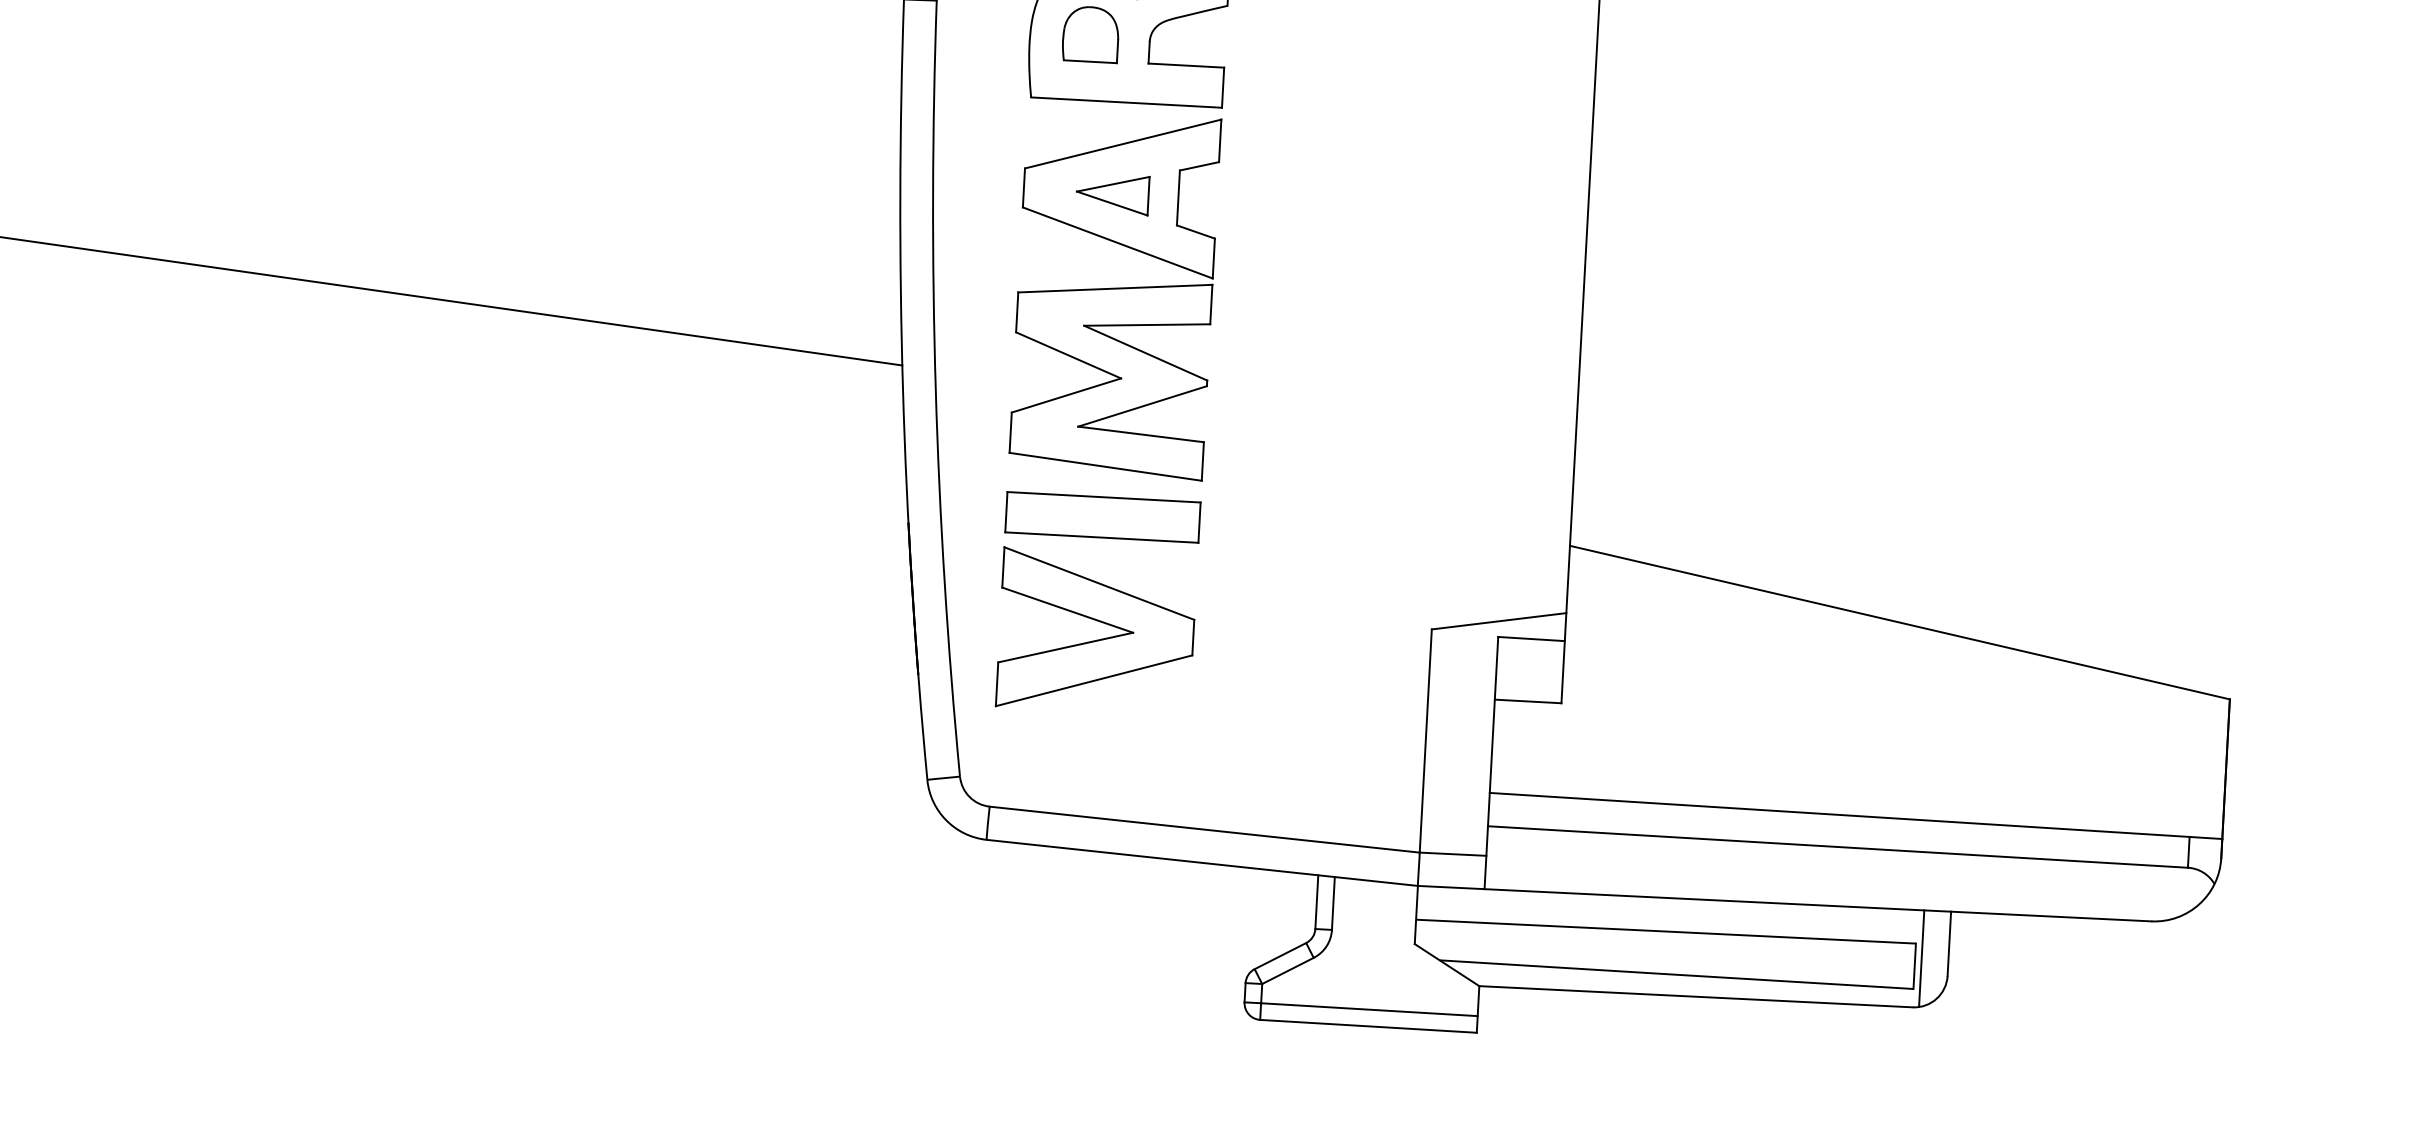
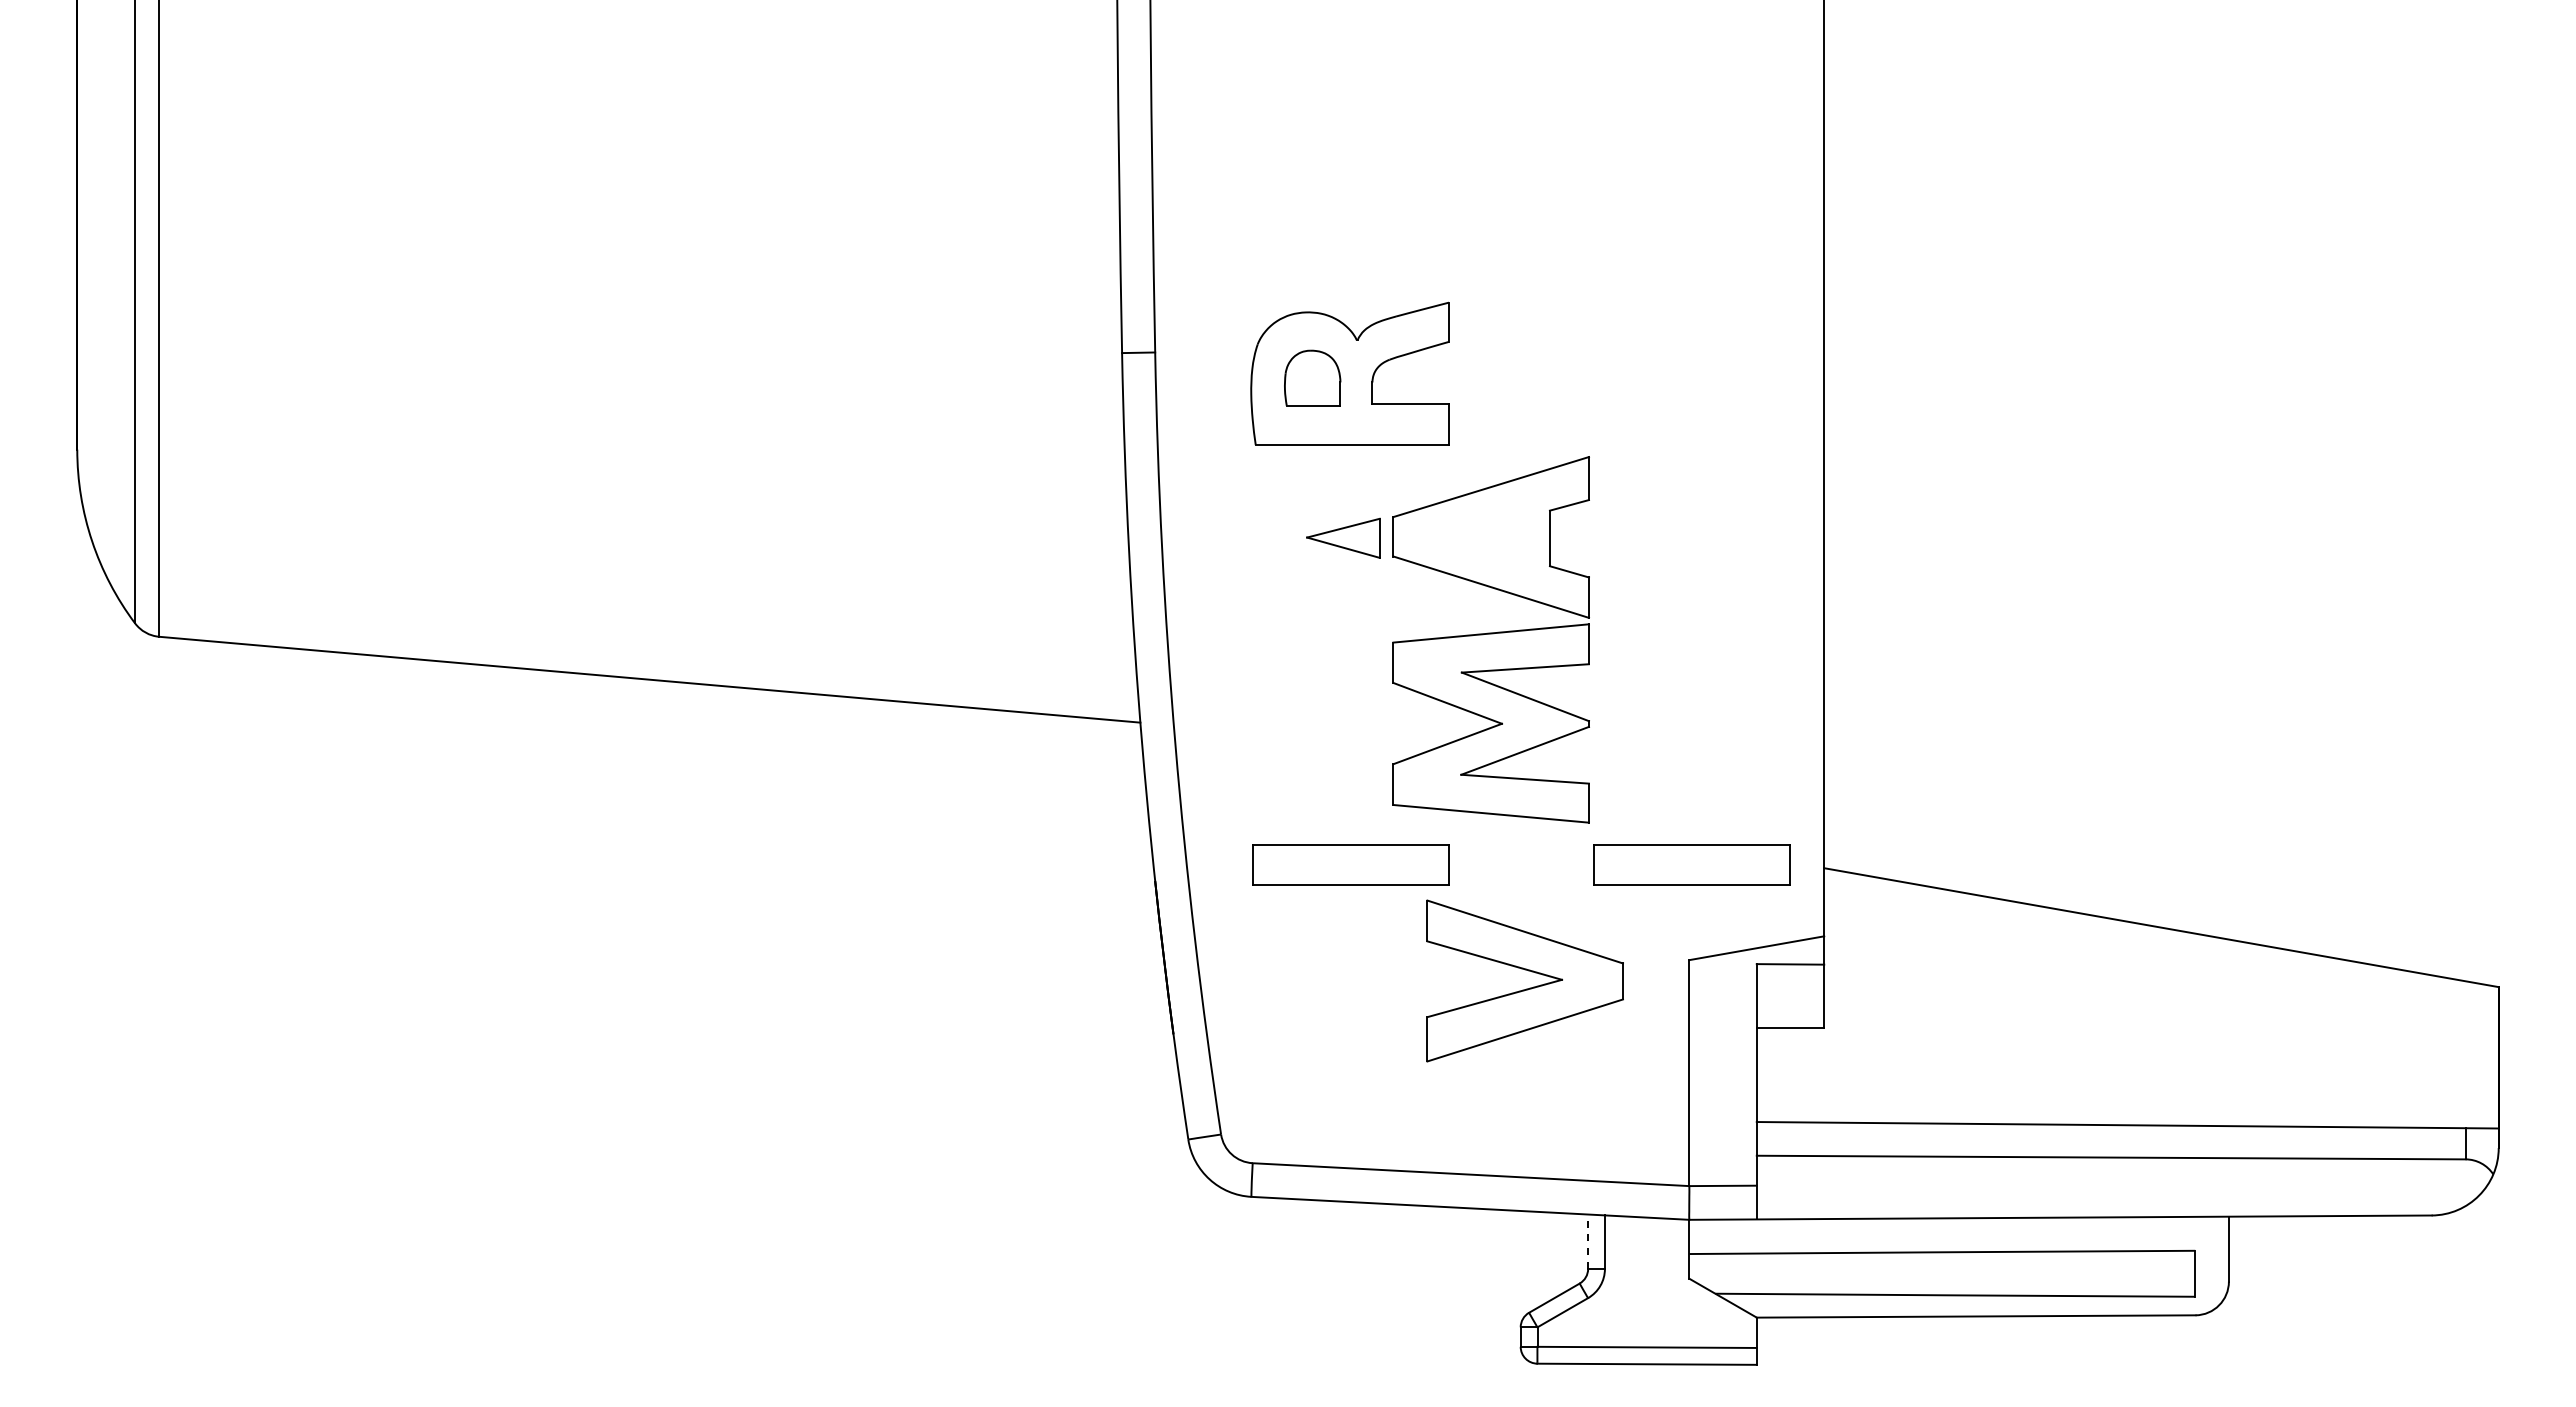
part: (1114, 294) -> (1490, 639), moved
part: (1439, 535) -> (1691, 864), added
part: (1097, 639) -> (1526, 988), moved
line: (1317, 901) -> (1588, 1241), solid -> dashed
line: (1921, 958) -> (2201, 1265), removed

